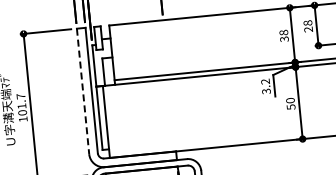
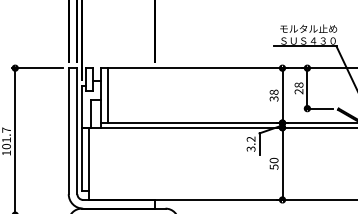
line: (118, 52) -> (107, 95), added
line: (82, 91) -> (68, 131), dashed -> solid

